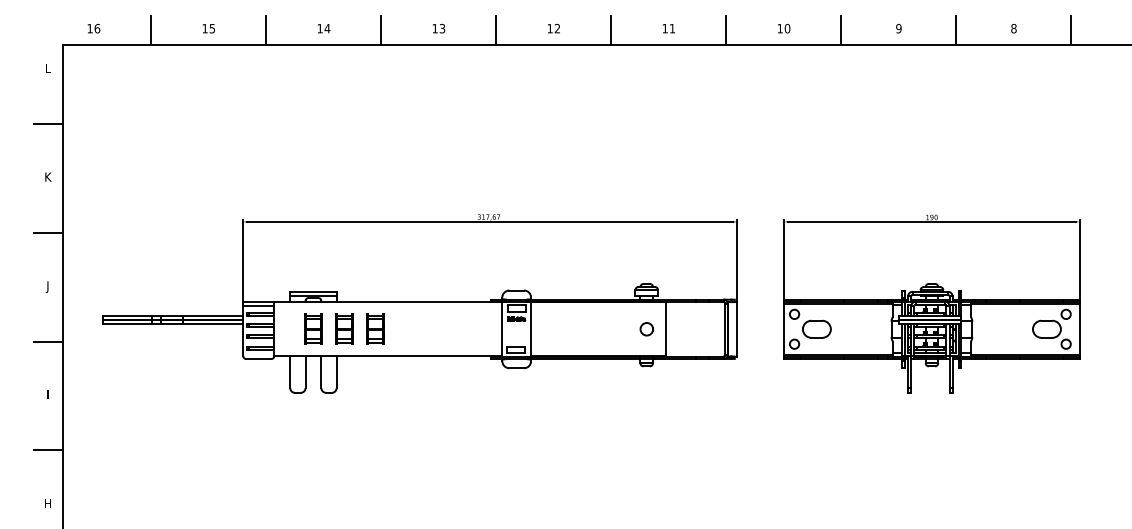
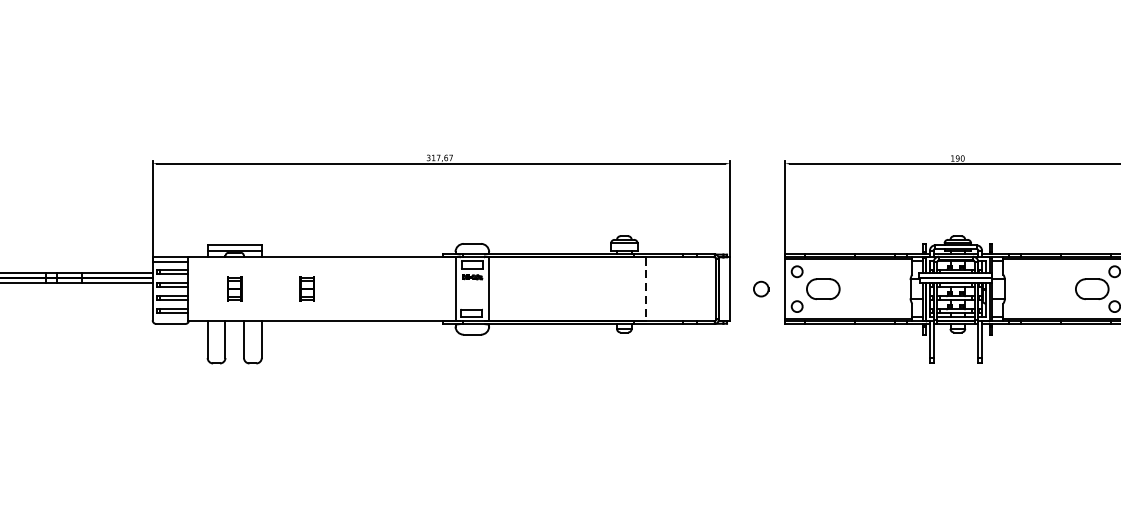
part: (313, 328) -> (234, 288), size x0.7
part: (344, 328) -> (271, 288), removed
part: (375, 328) -> (307, 288), size x0.7
circle: (646, 329) -> (760, 289), moved
line: (665, 329) -> (646, 289), solid -> dashed

